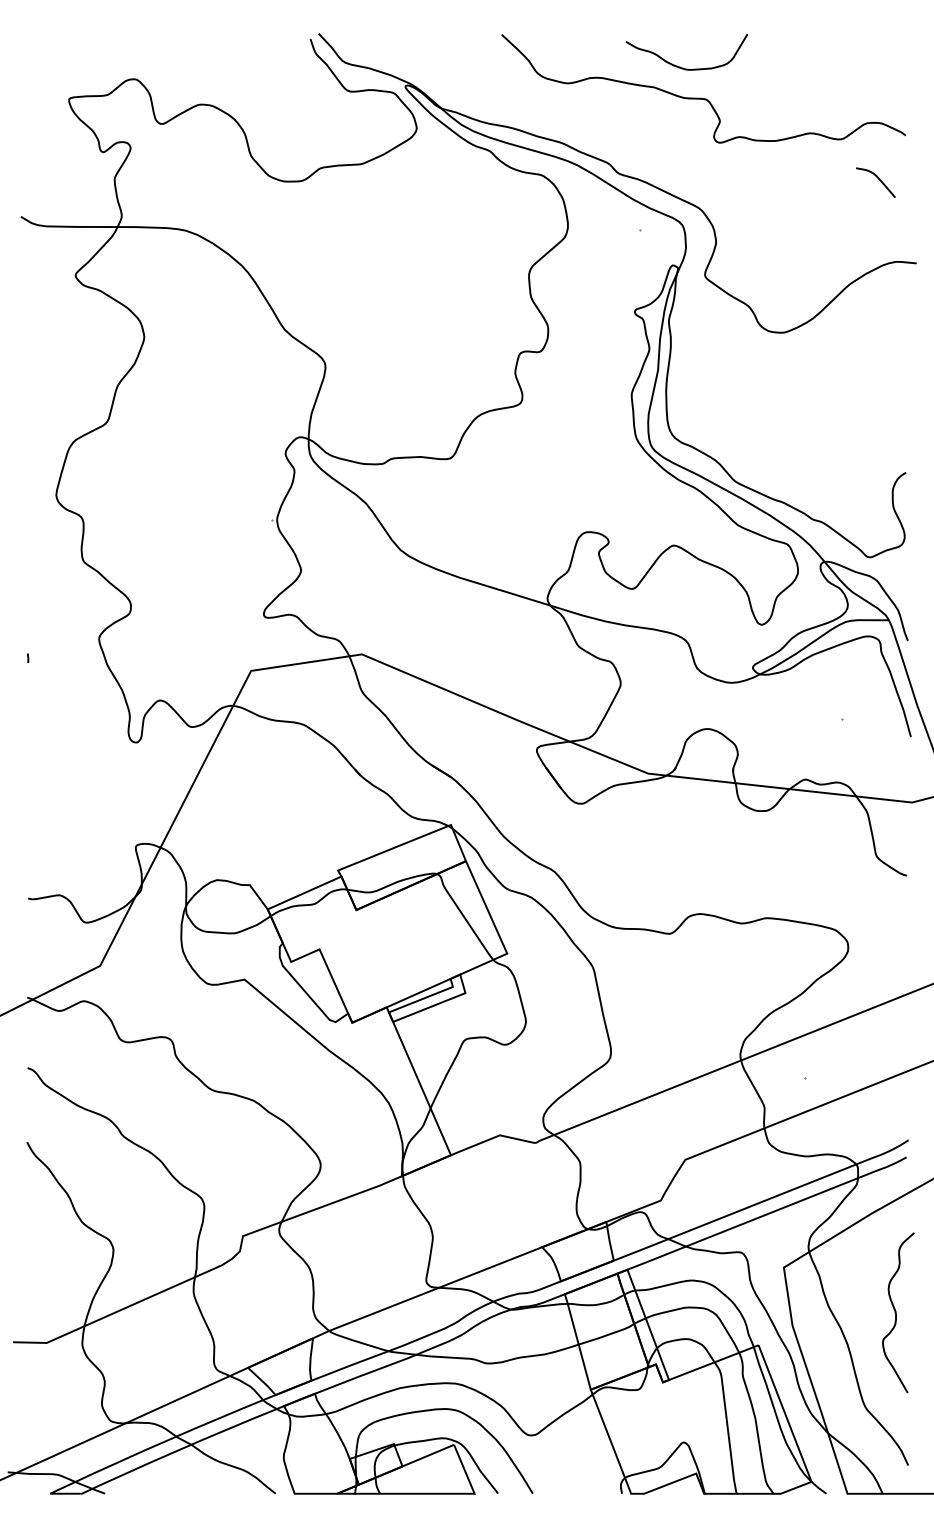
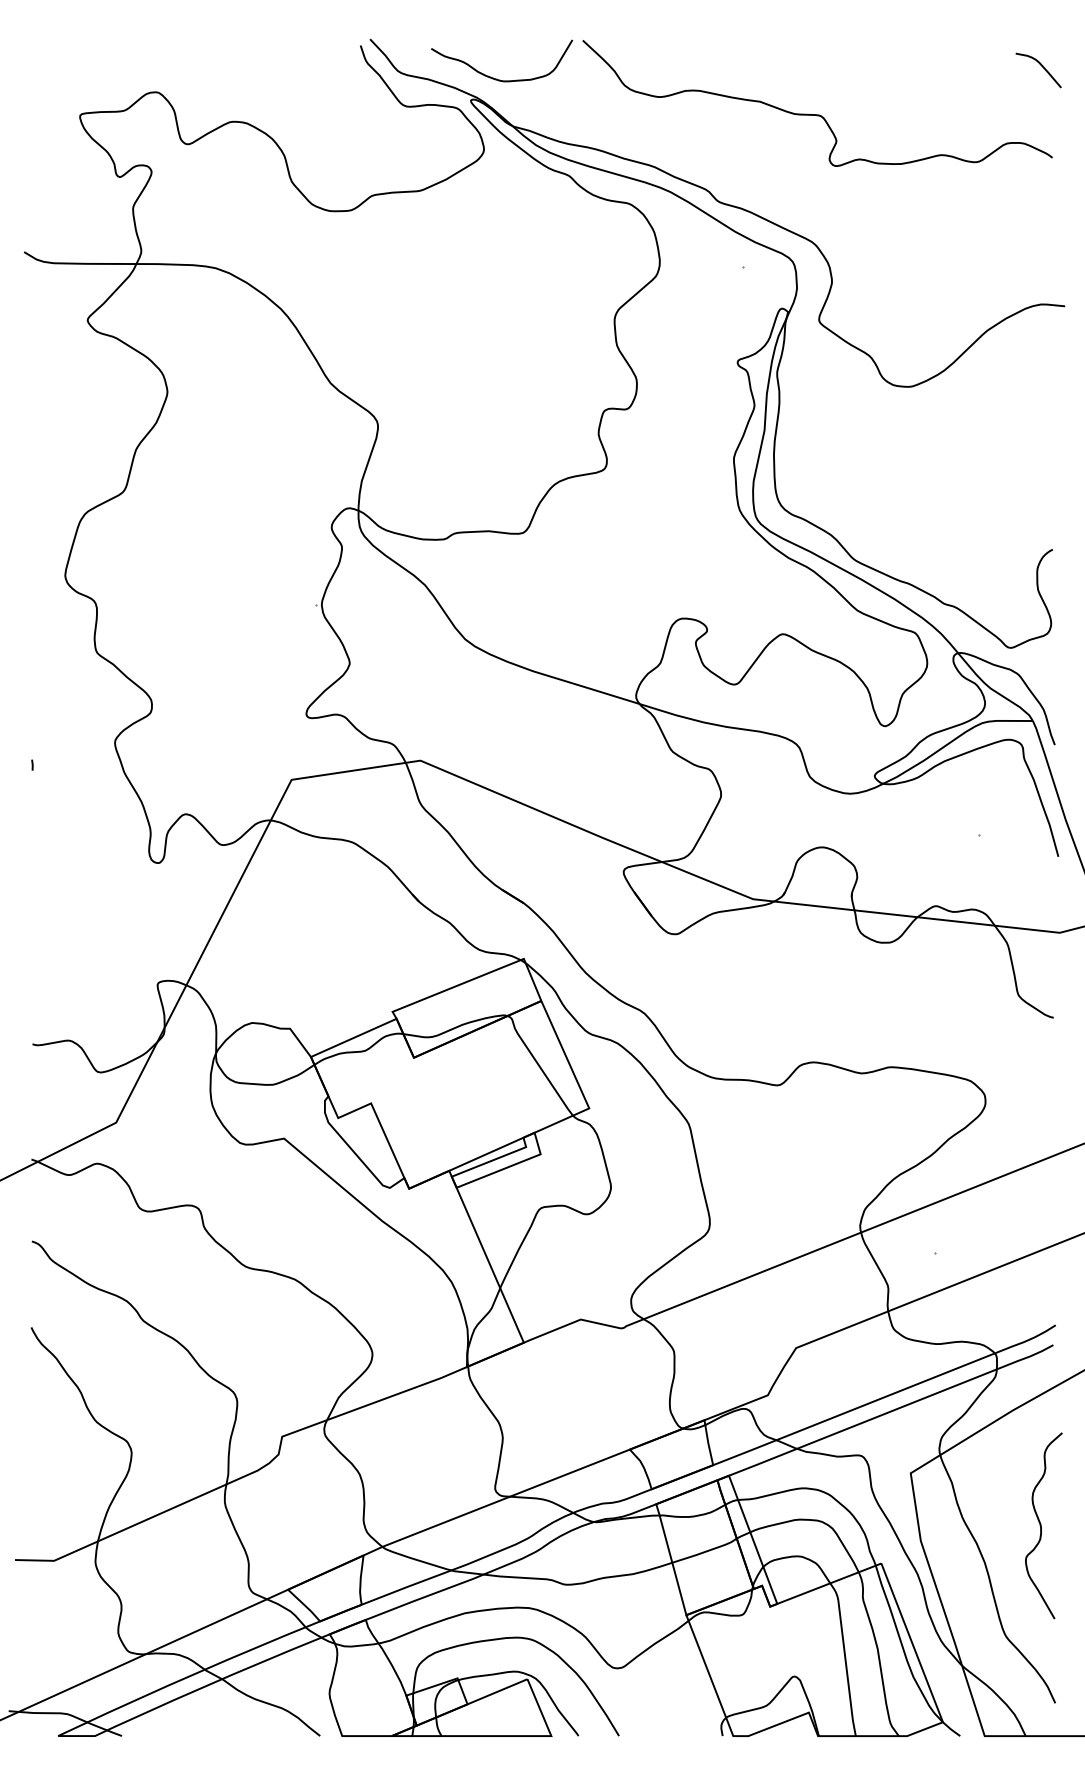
curve: (682, 67) -> (496, 78), moved
curve: (878, 179) -> (1041, 66), moved

